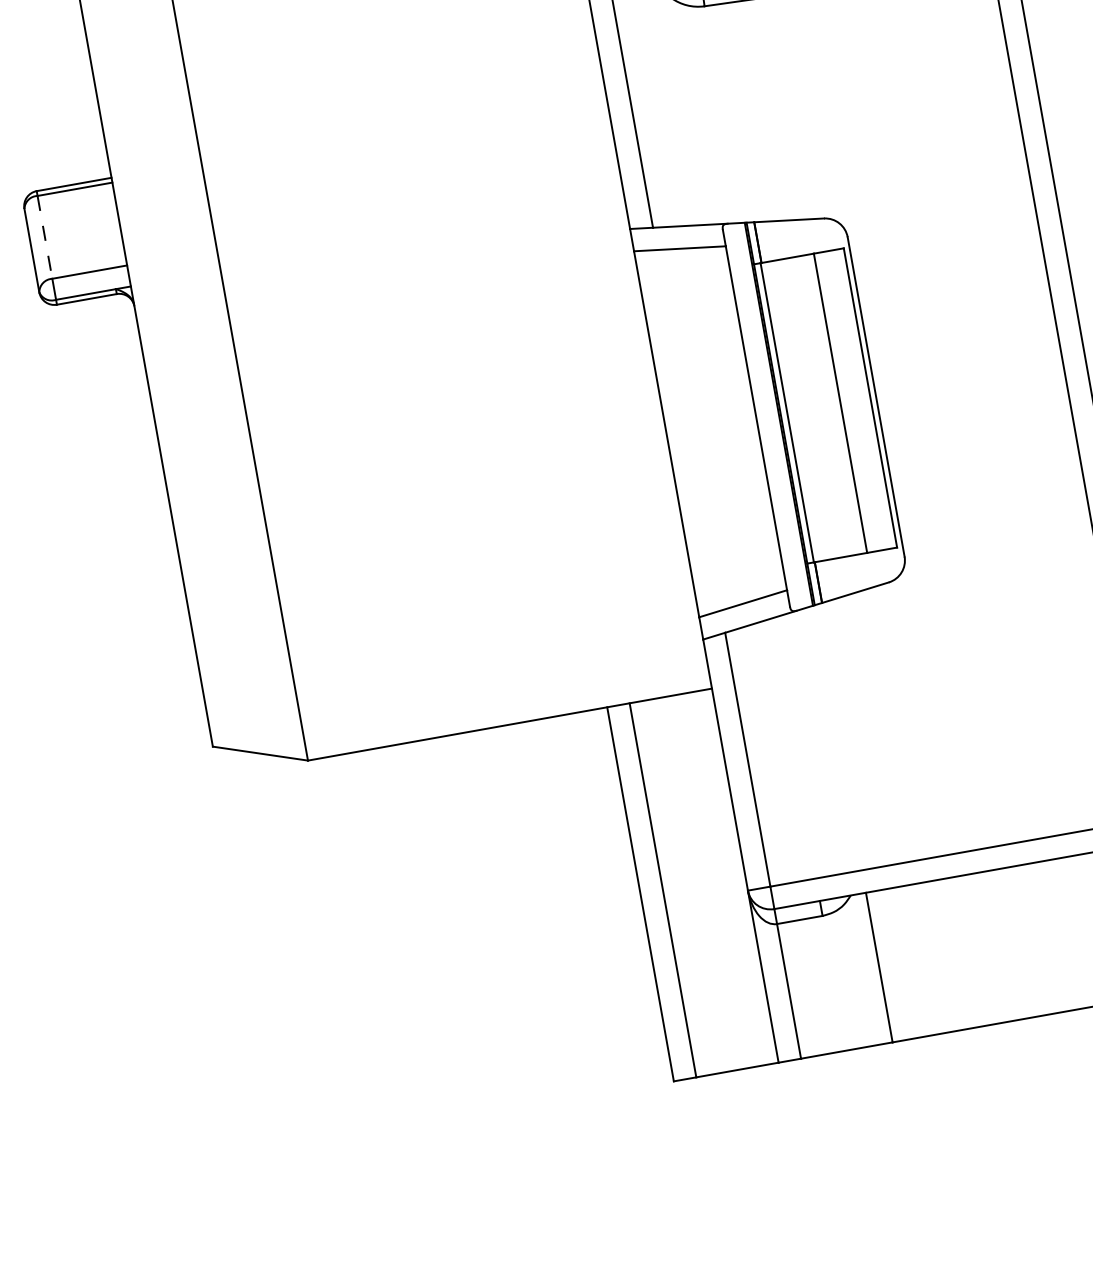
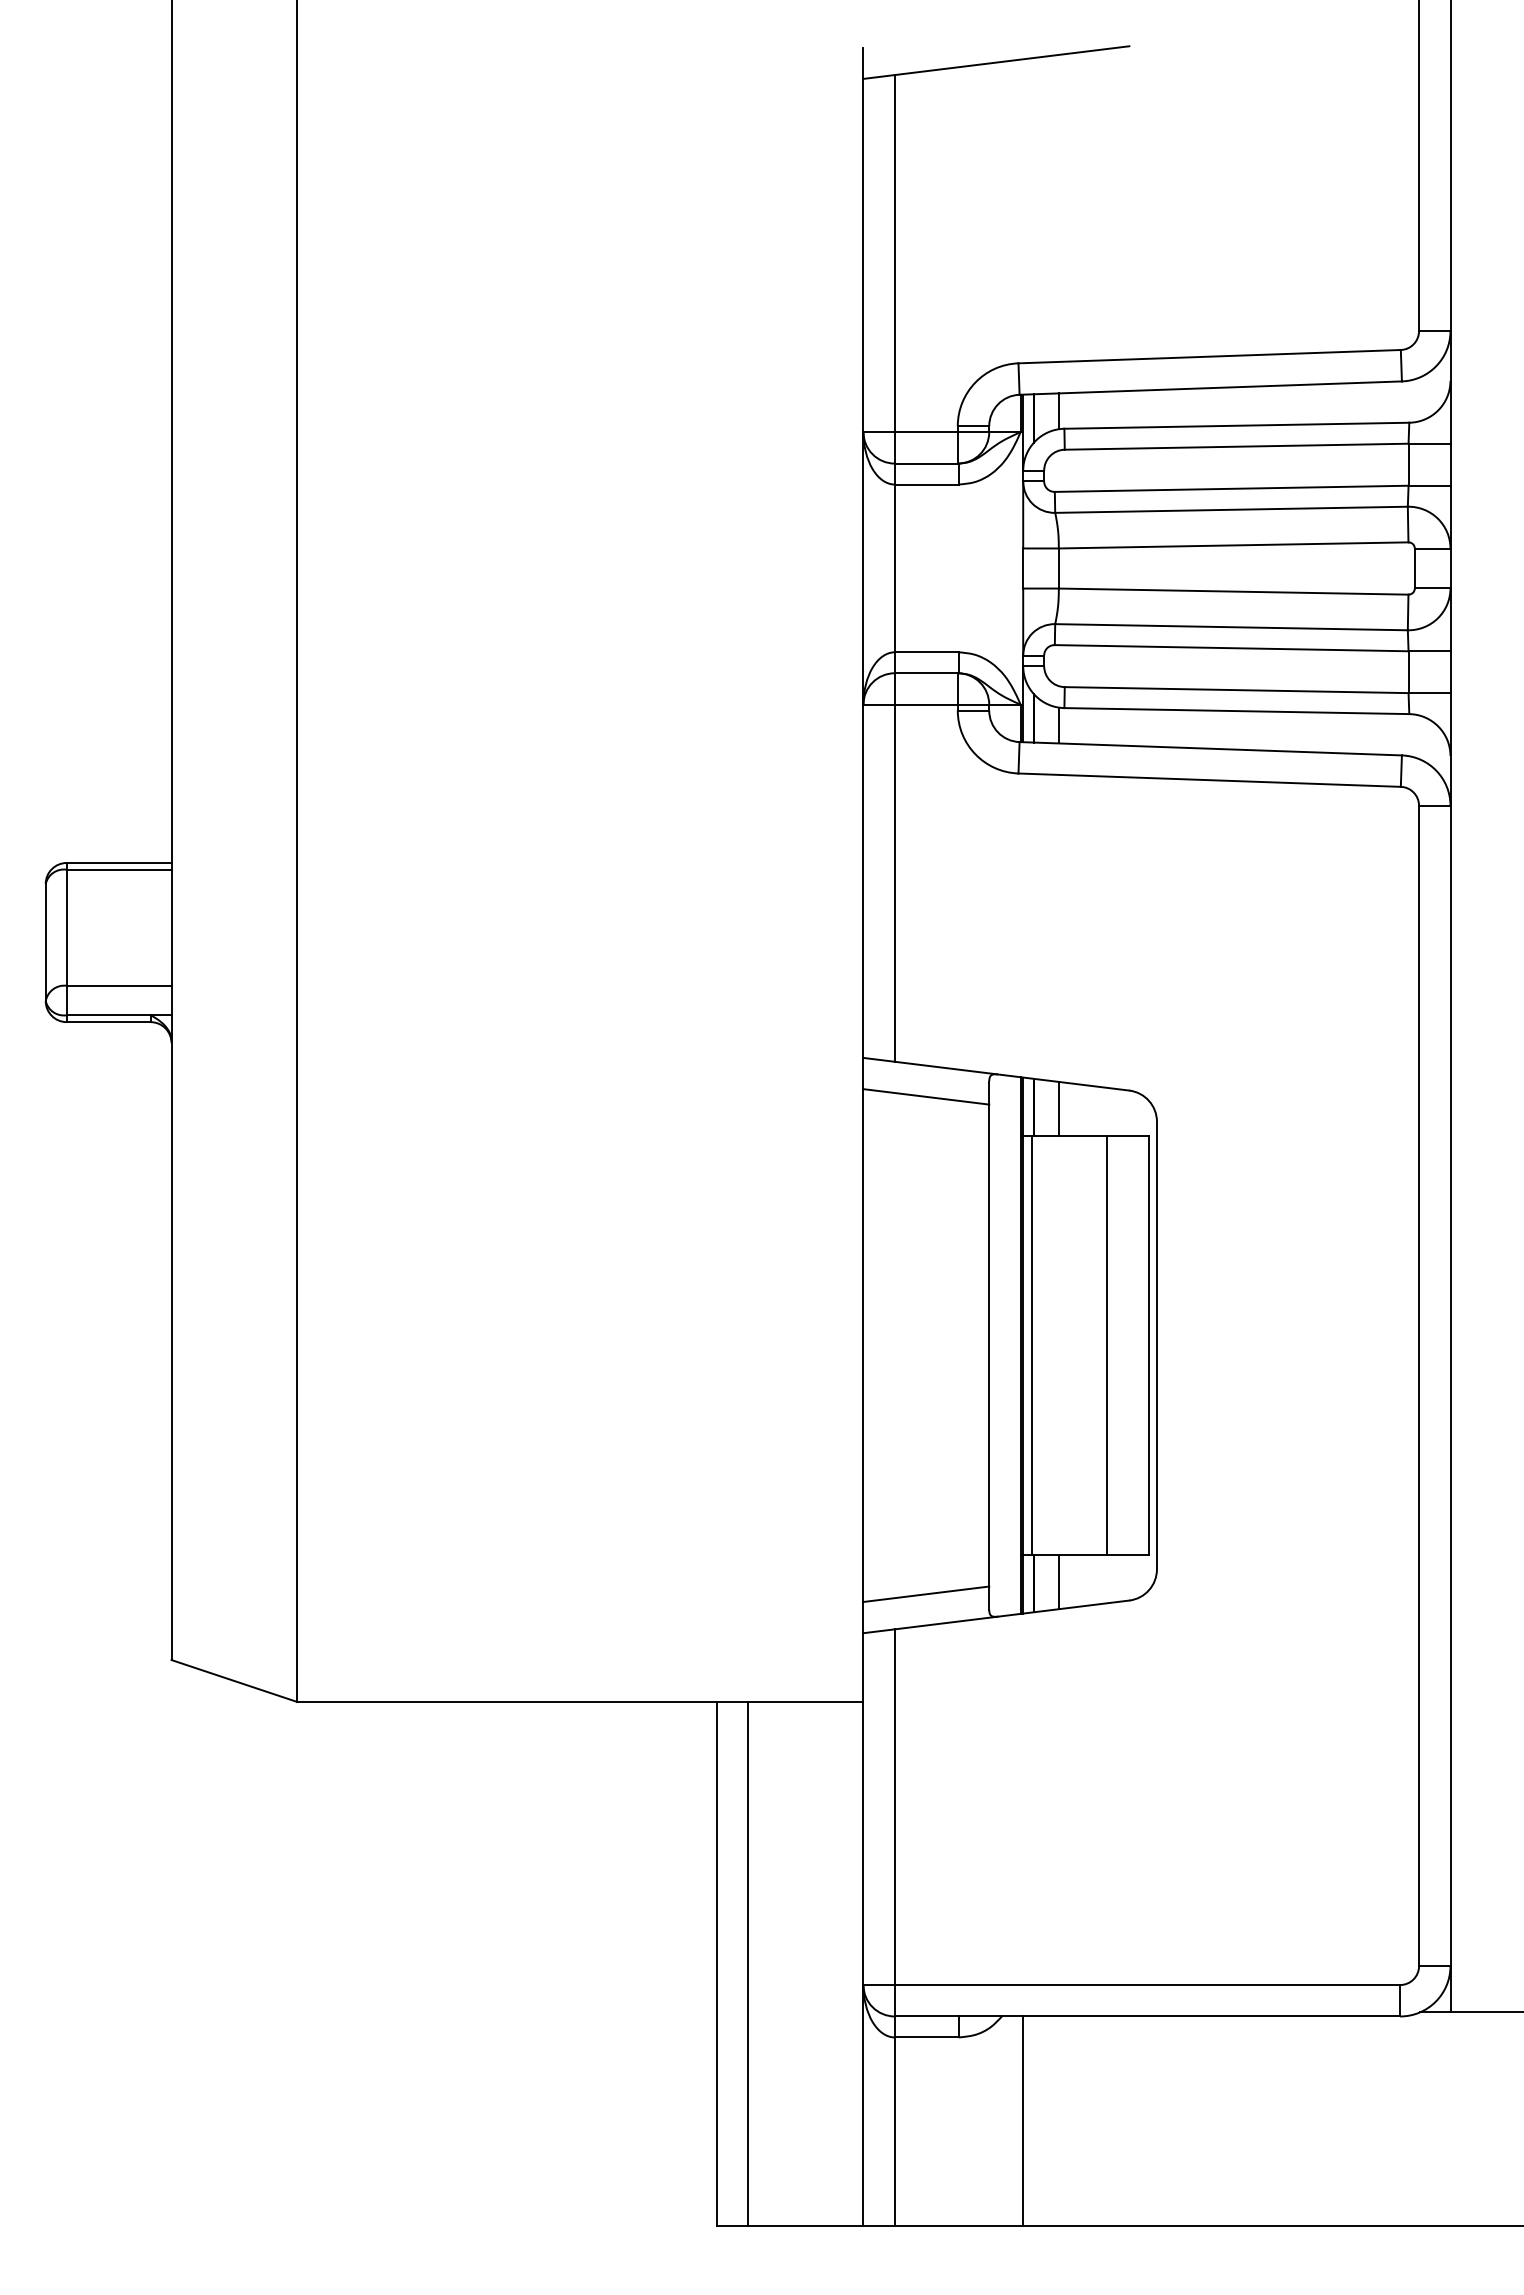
line: (44, 237) -> (66, 928), dashed -> solid
line: (775, 240) -> (1058, 1108), added
line: (835, 578) -> (1058, 1582), added

